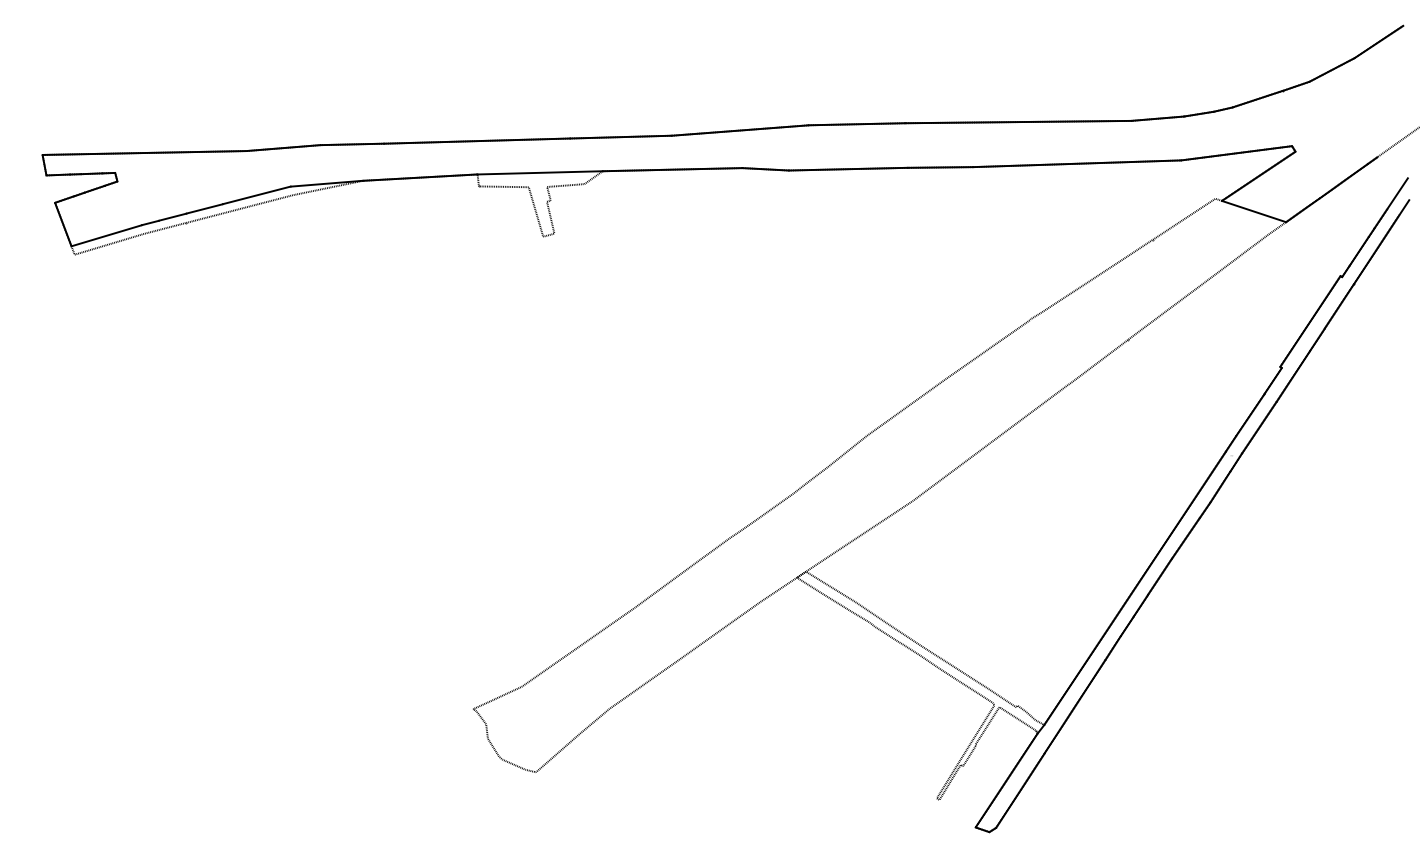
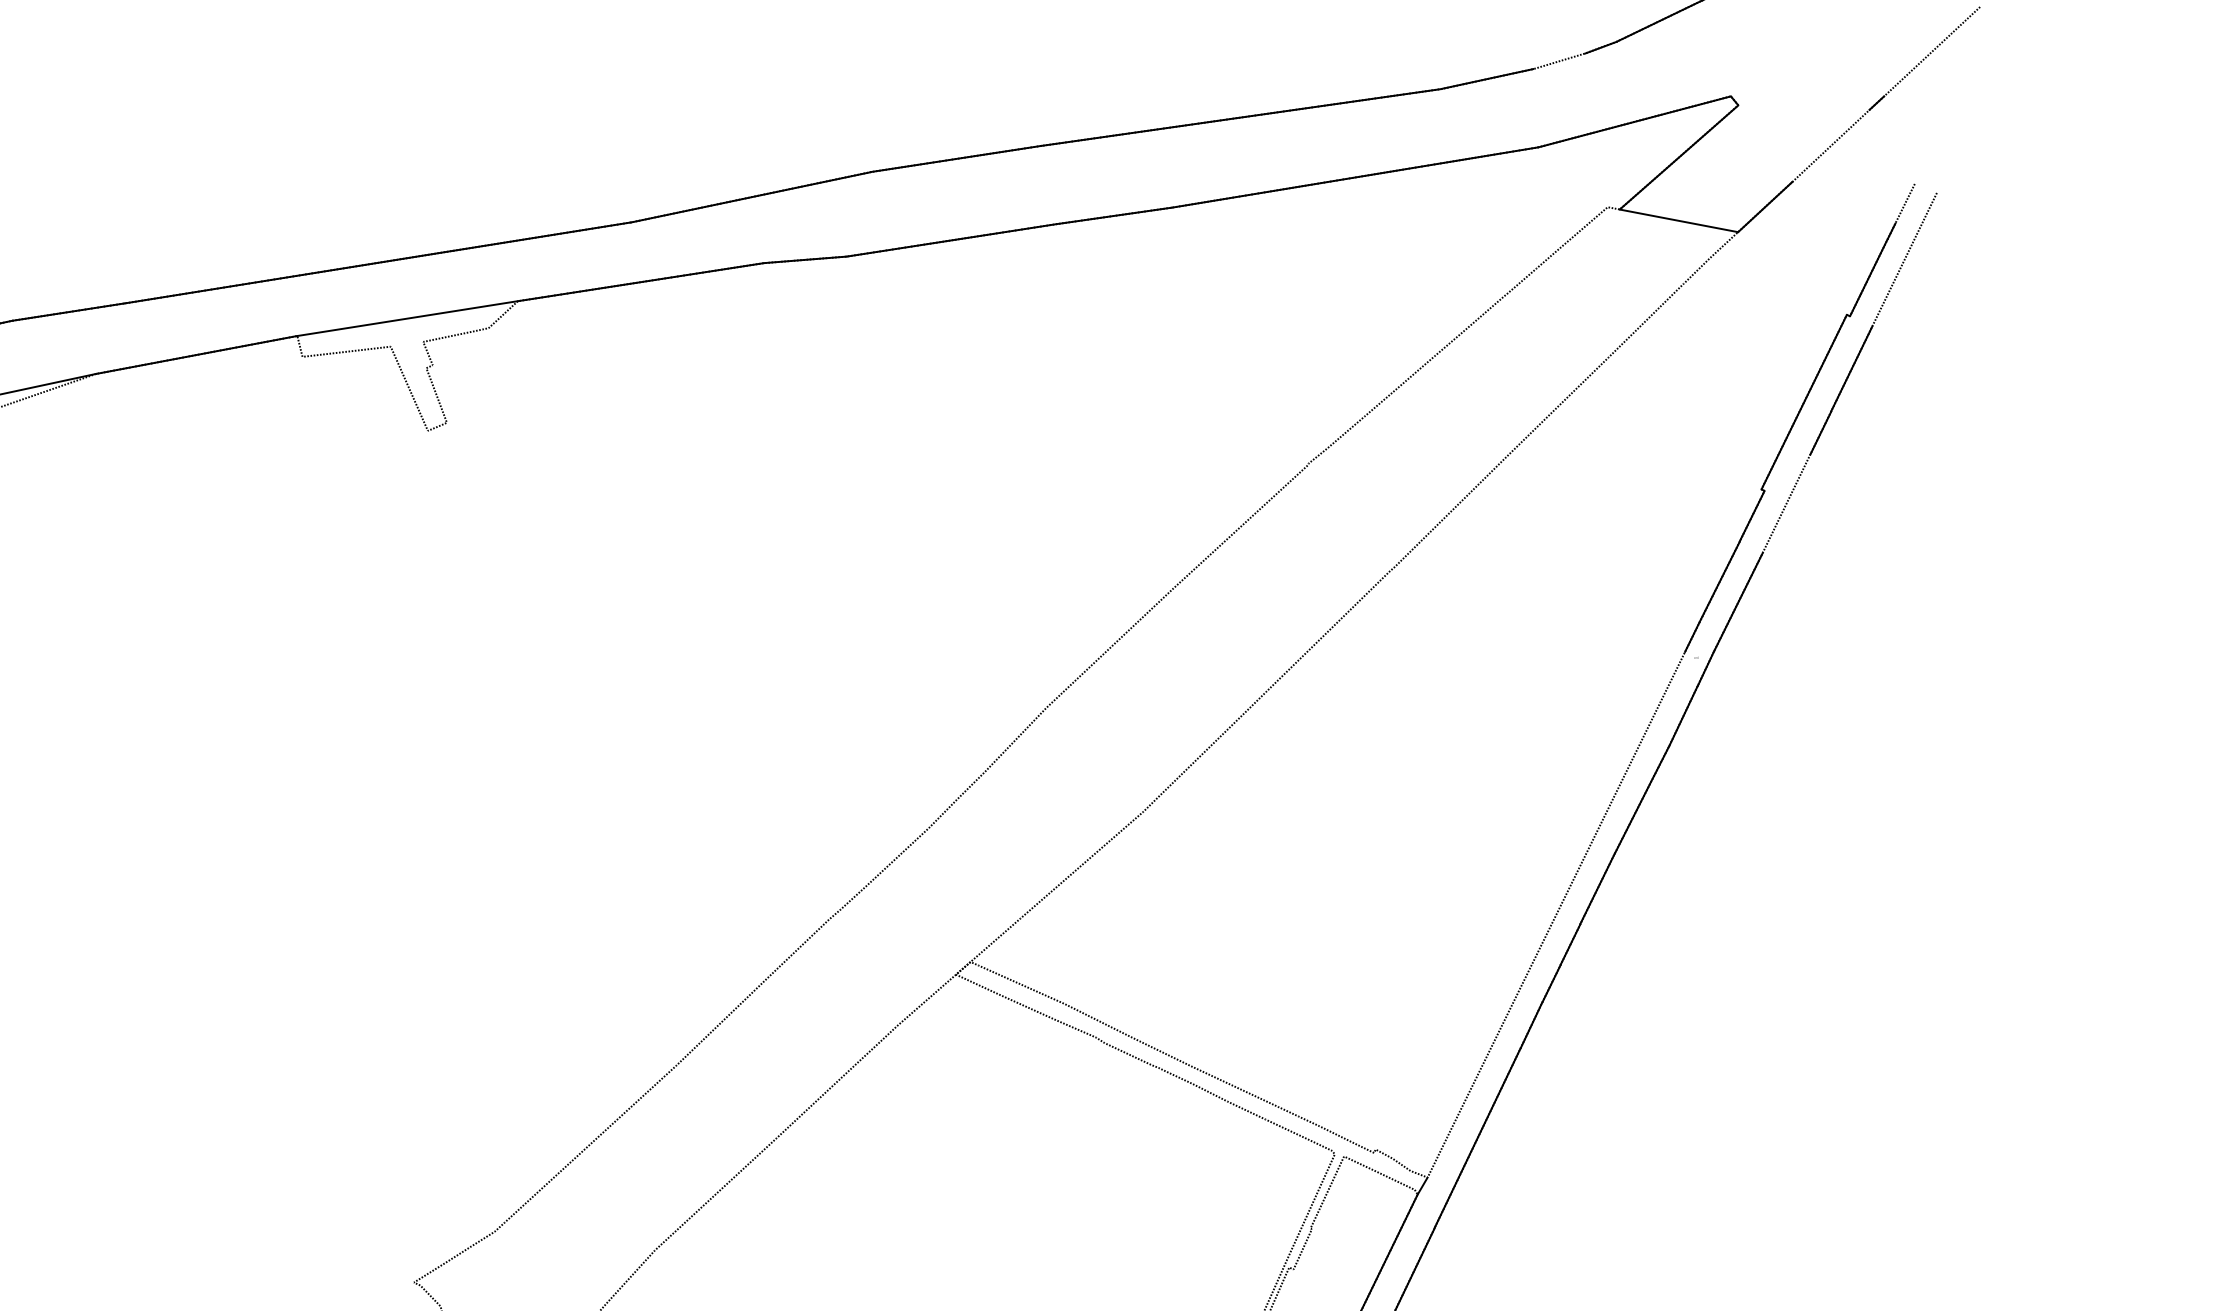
line: (1198, 113) -> (1557, 60), removed
line: (1343, 181) -> (1830, 146), removed
line: (1390, 203) -> (1918, 174), removed
line: (1381, 242) -> (1911, 245), removed
line: (1292, 376) -> (1785, 503), removed
line: (1134, 588) -> (1555, 915), removed

